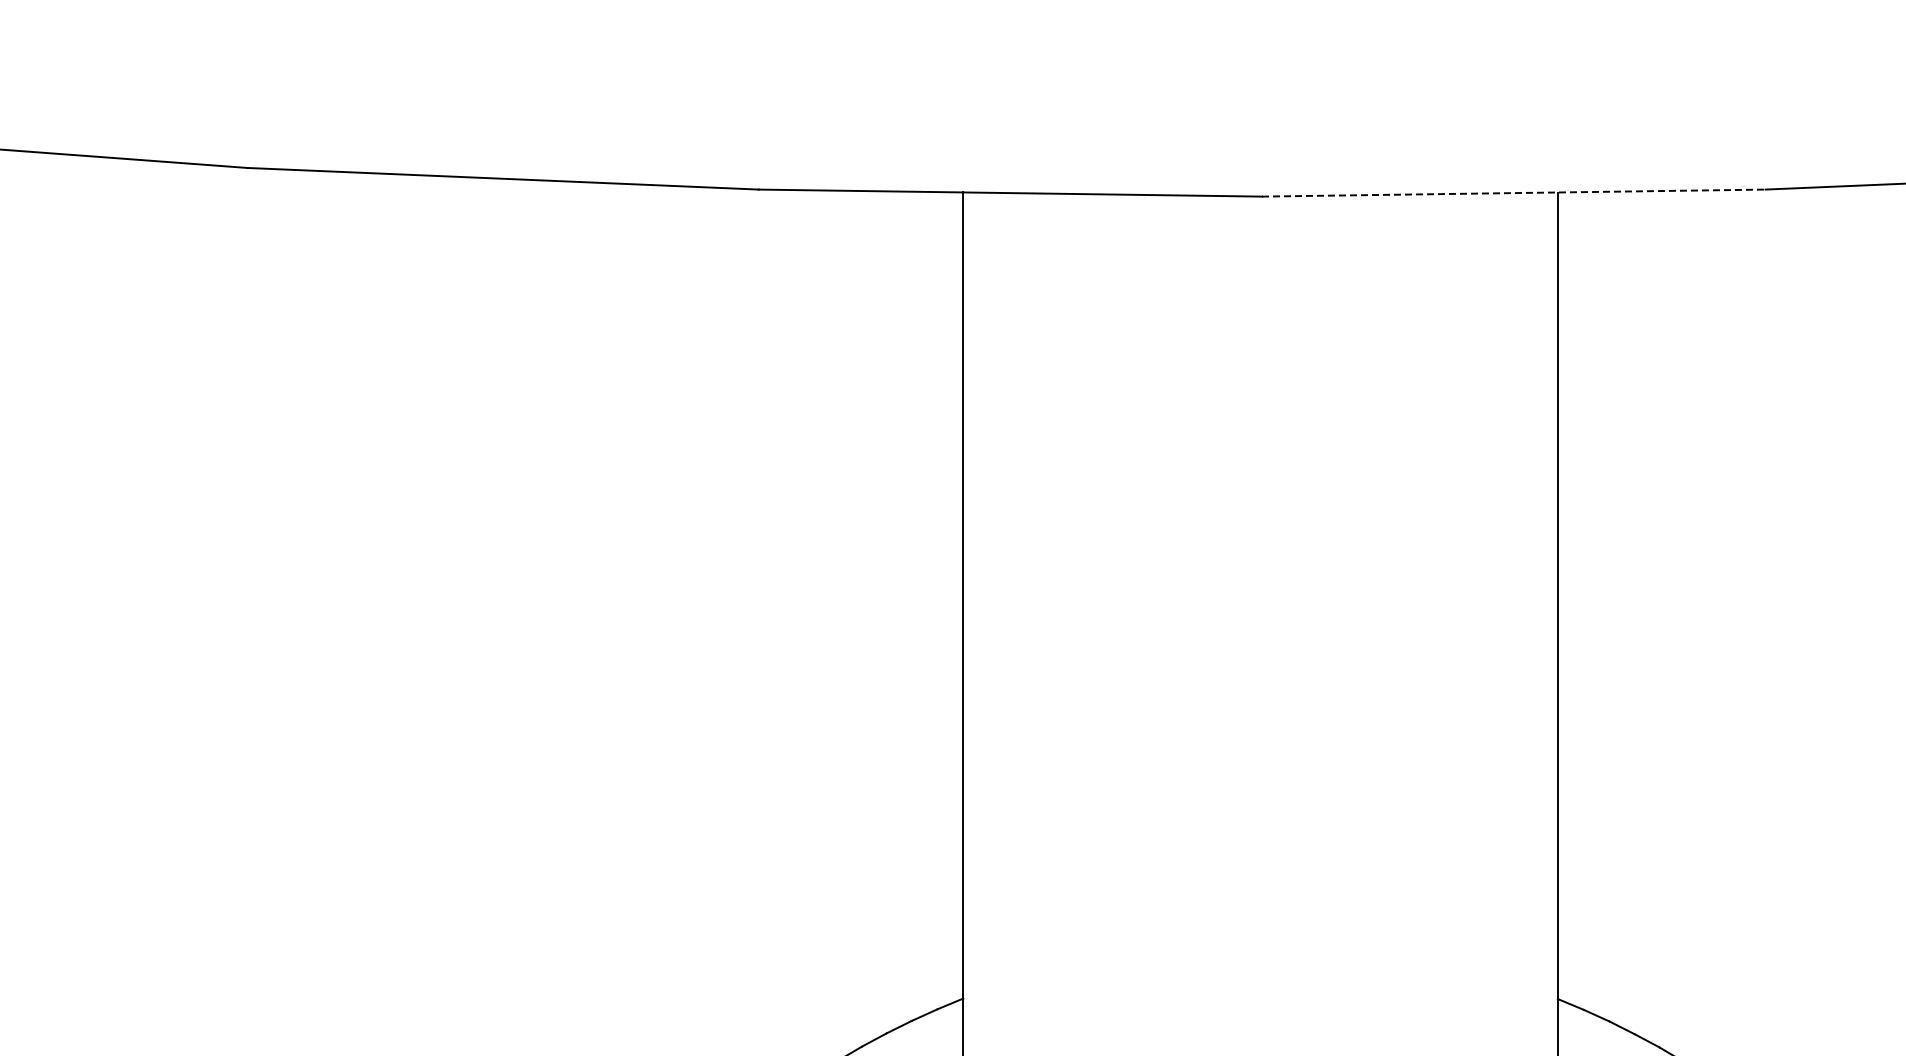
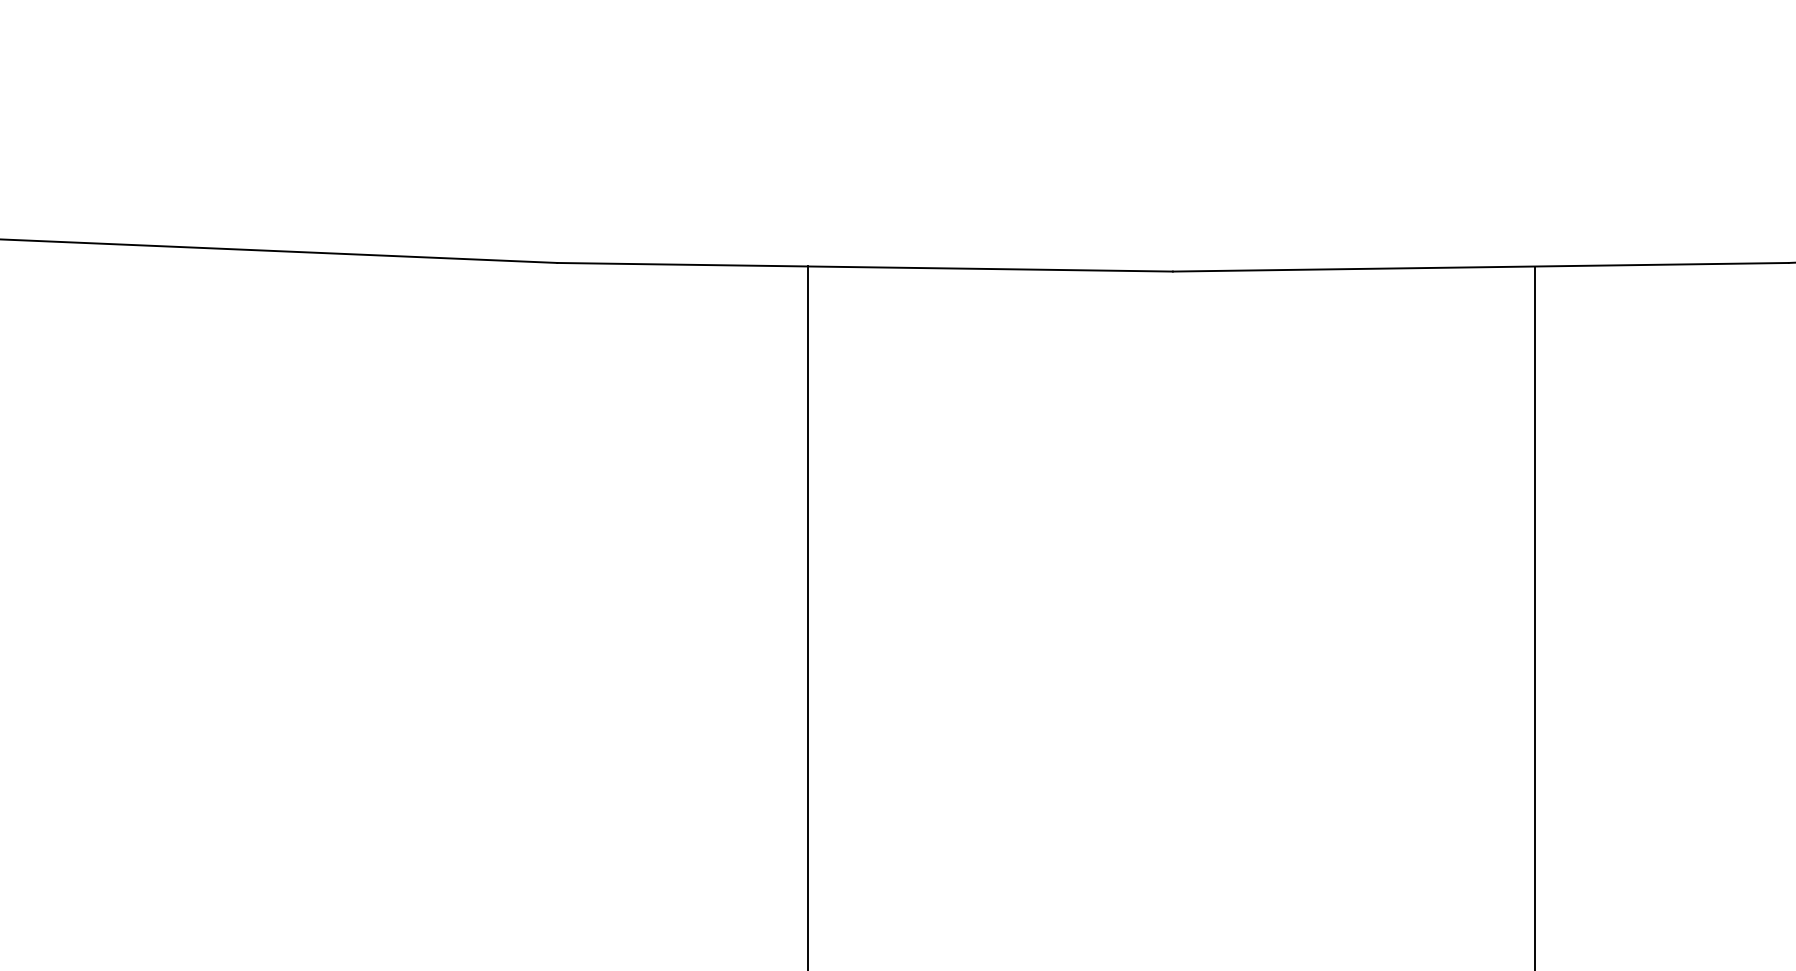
line: (1513, 193) -> (1480, 267), dashed -> solid

